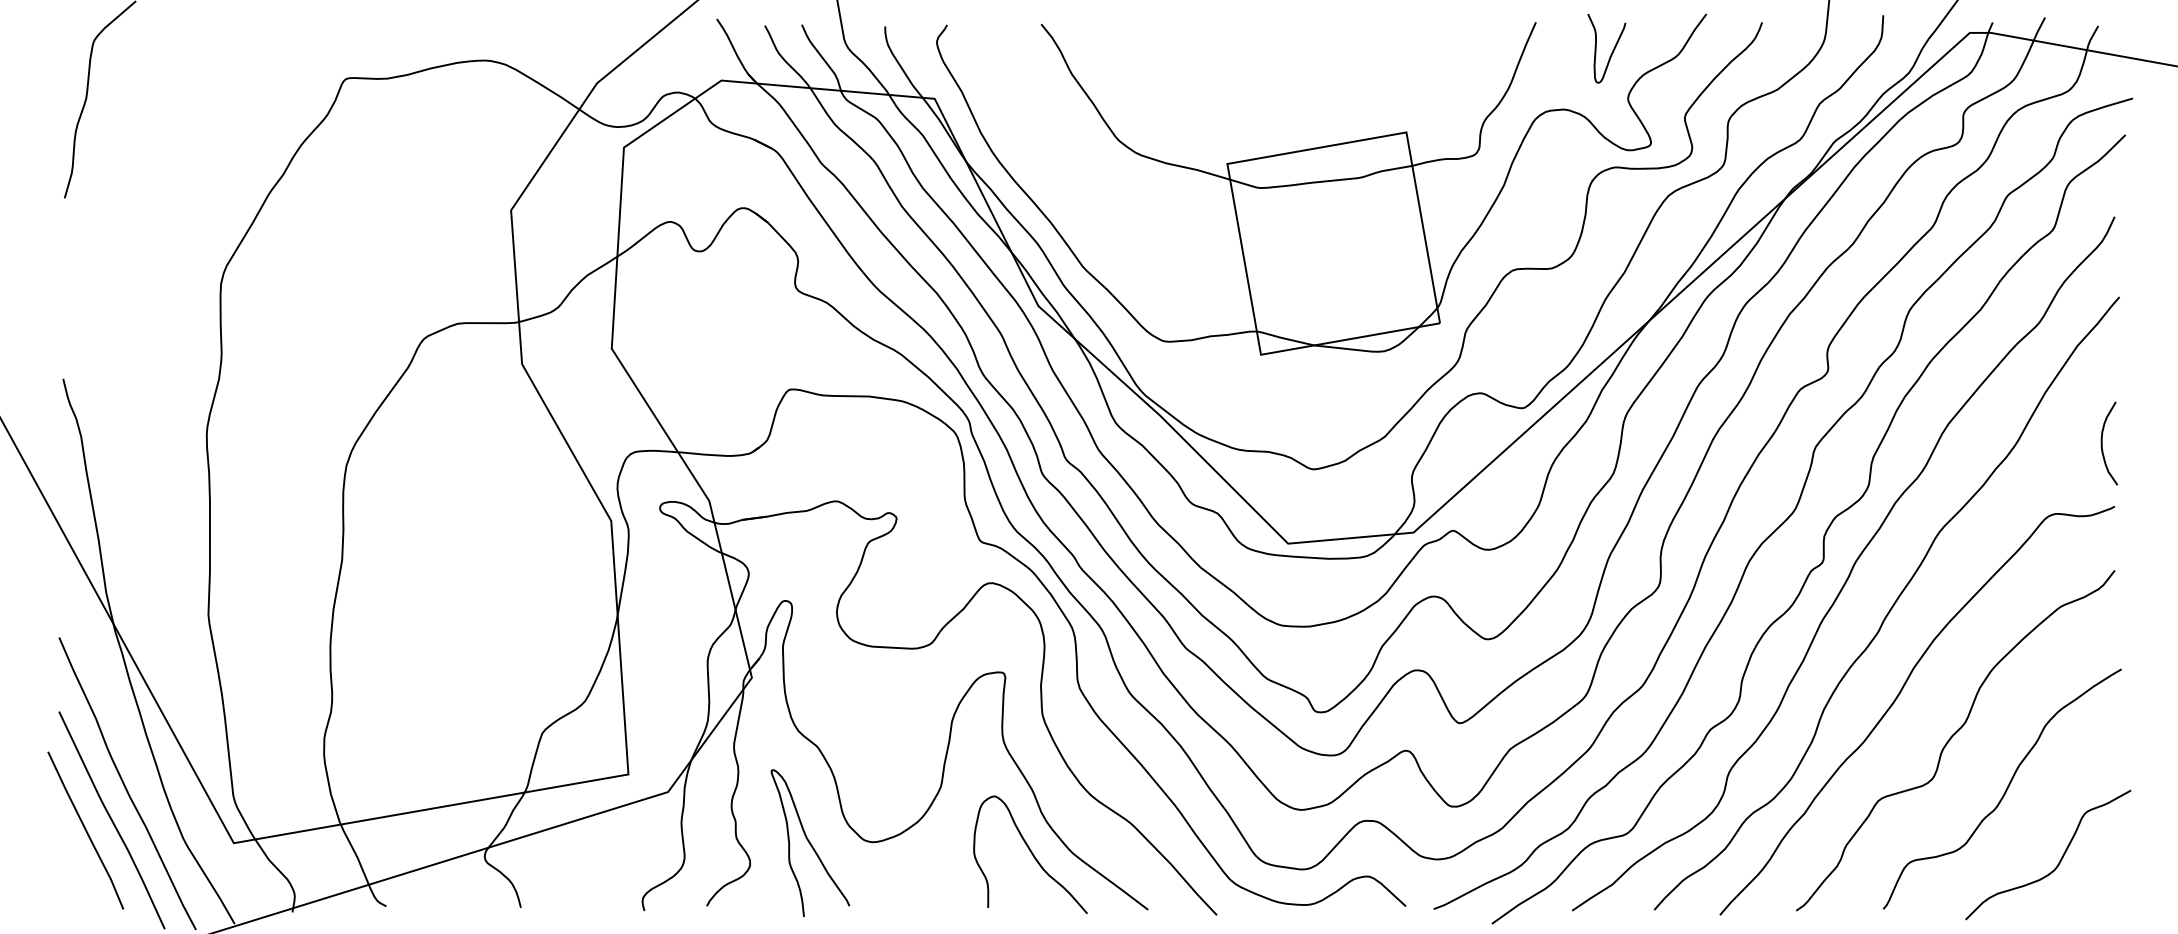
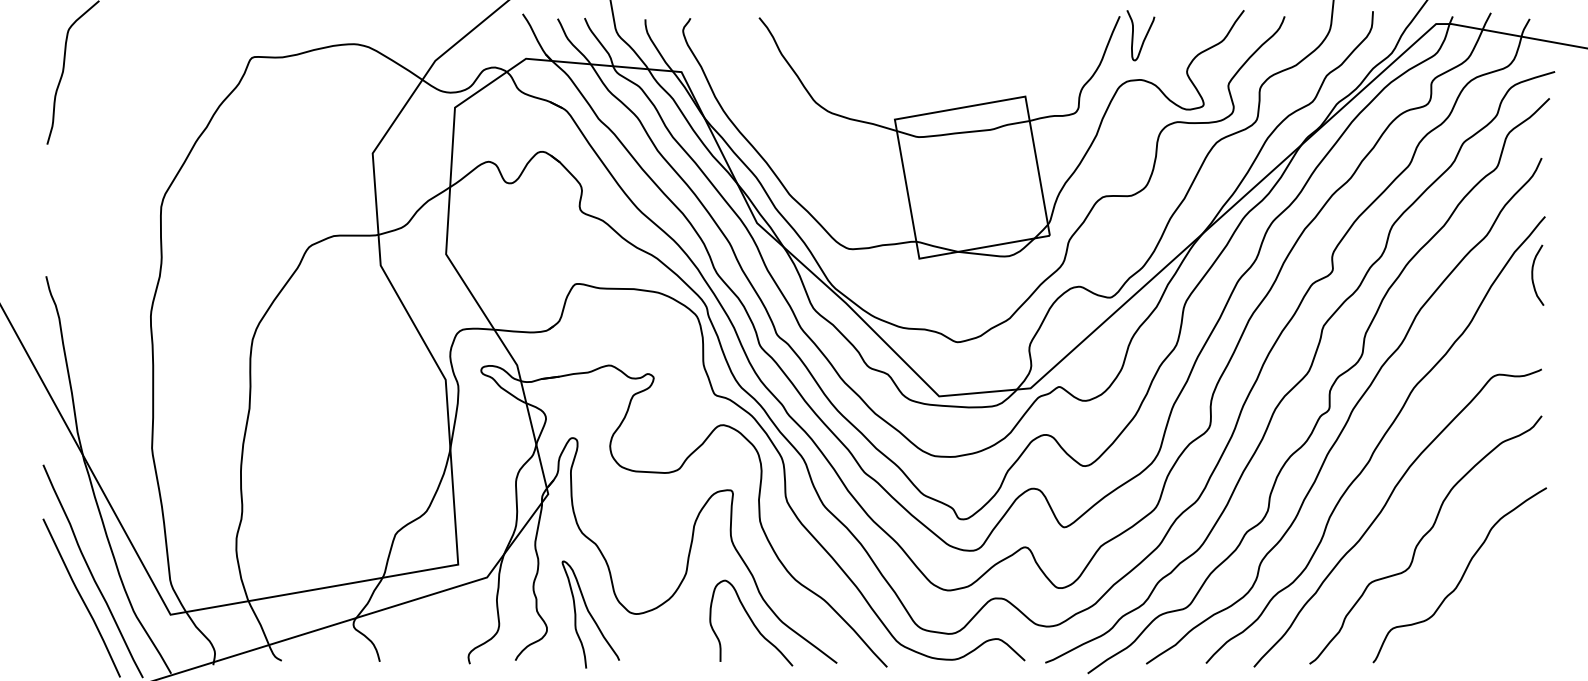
curve: (1612, 50) -> (1145, 36), moved
curve: (2102, 443) -> (1532, 275), moved
line: (85, 830) -> (62, 605), removed
curve: (2059, 860) -> (1501, 627), removed

